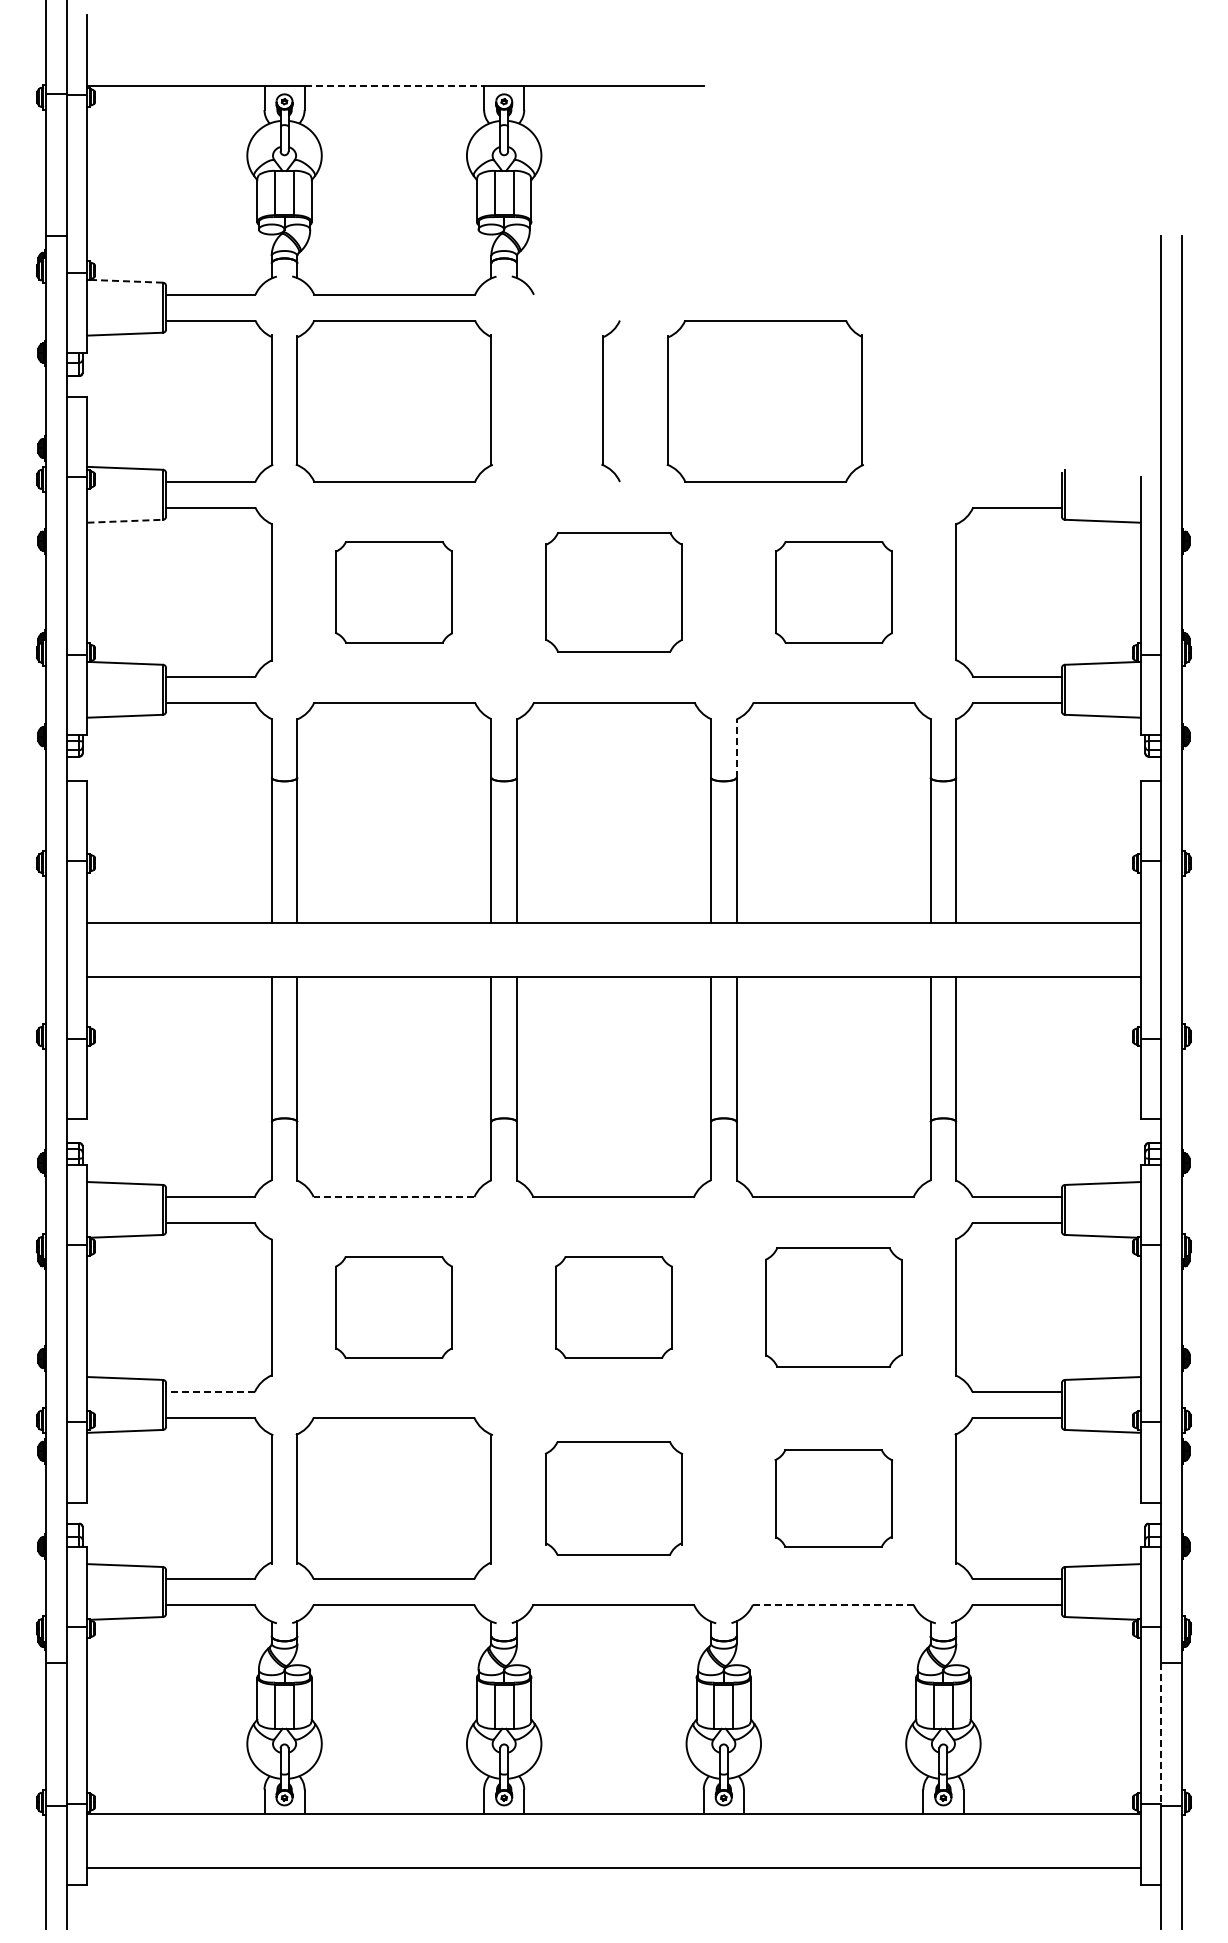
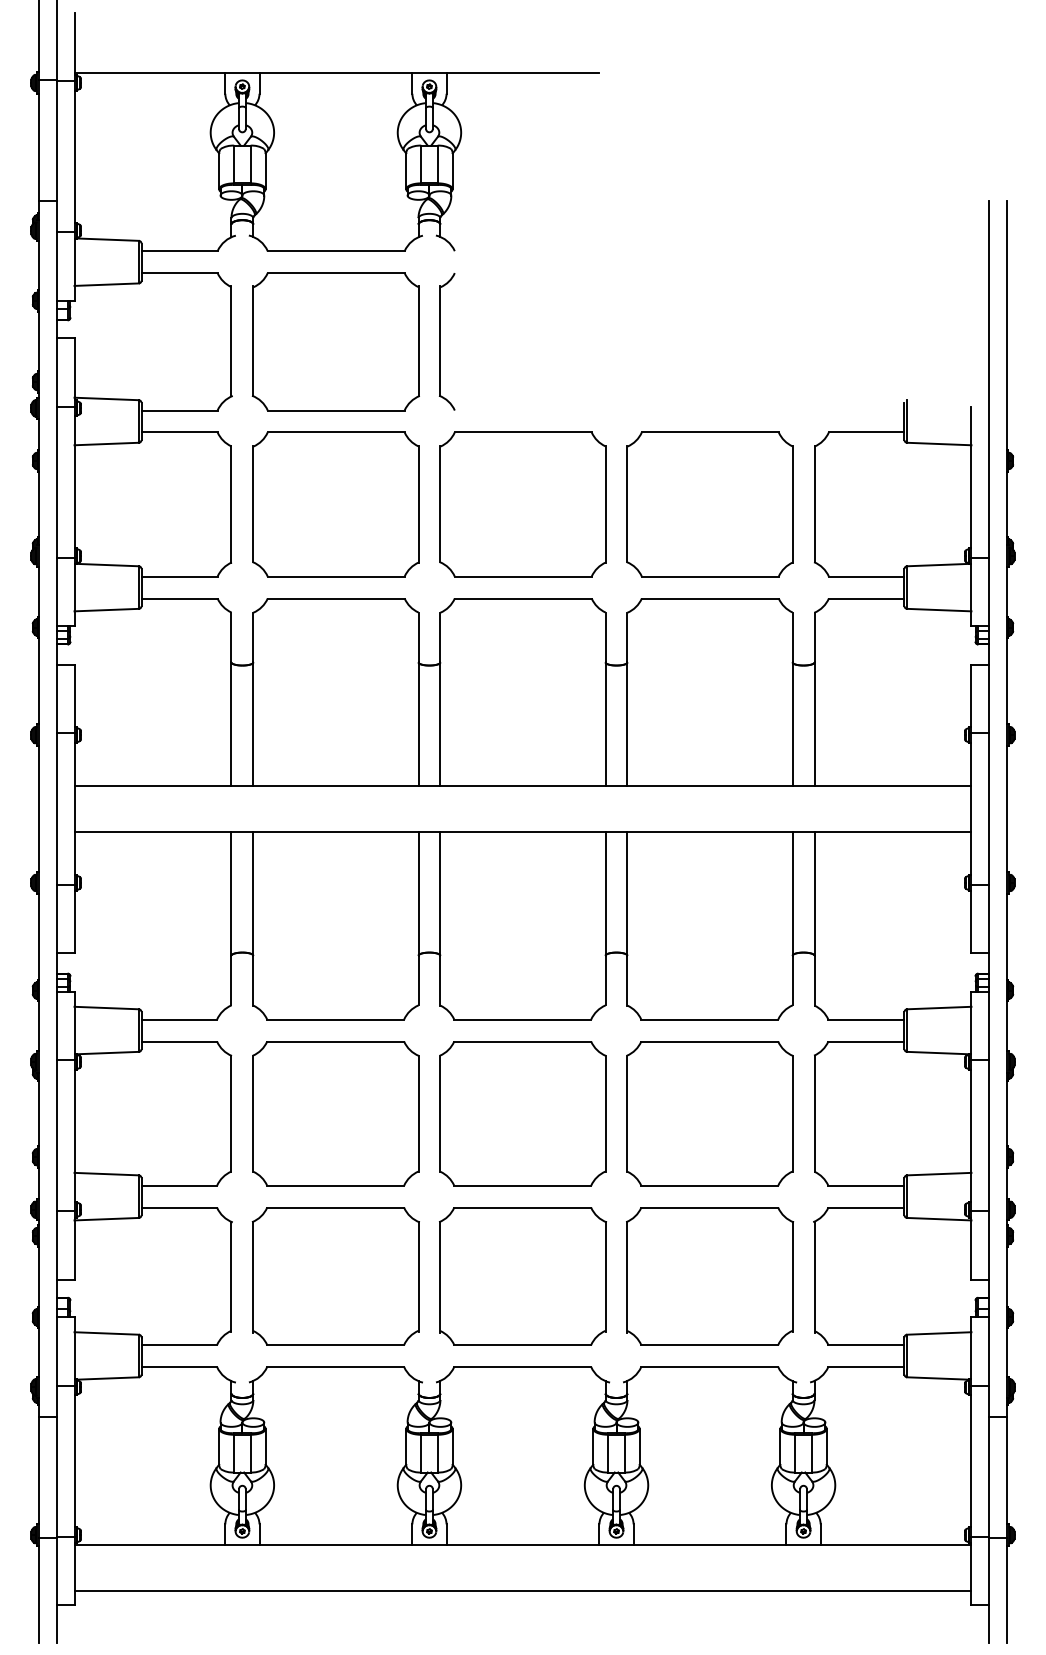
line: (394, 85) -> (336, 72), dashed -> solid
line: (126, 281) -> (107, 239), dashed -> solid
part: (603, 401) -> (440, 342), moved
part: (764, 401) -> (651, 342), removed
line: (125, 521) -> (106, 444), dashed -> solid
part: (393, 592) -> (335, 504), size x1.67
part: (613, 592) -> (522, 504), size x1.43
part: (833, 592) -> (709, 504), size x1.67
line: (736, 748) -> (627, 637), dashed -> solid
line: (393, 1197) -> (335, 1019), dashed -> solid
part: (393, 1307) -> (335, 1113), size x1.67
part: (613, 1307) -> (522, 1113), size x1.67
part: (833, 1307) -> (709, 1113), size x1.43
line: (209, 1392) -> (178, 1186), dashed -> solid
part: (613, 1498) -> (522, 1276), size x1.43
part: (833, 1498) -> (709, 1276), size x1.67
line: (833, 1604) -> (709, 1366), dashed -> solid
line: (1161, 1735) -> (989, 1478), dashed -> solid

